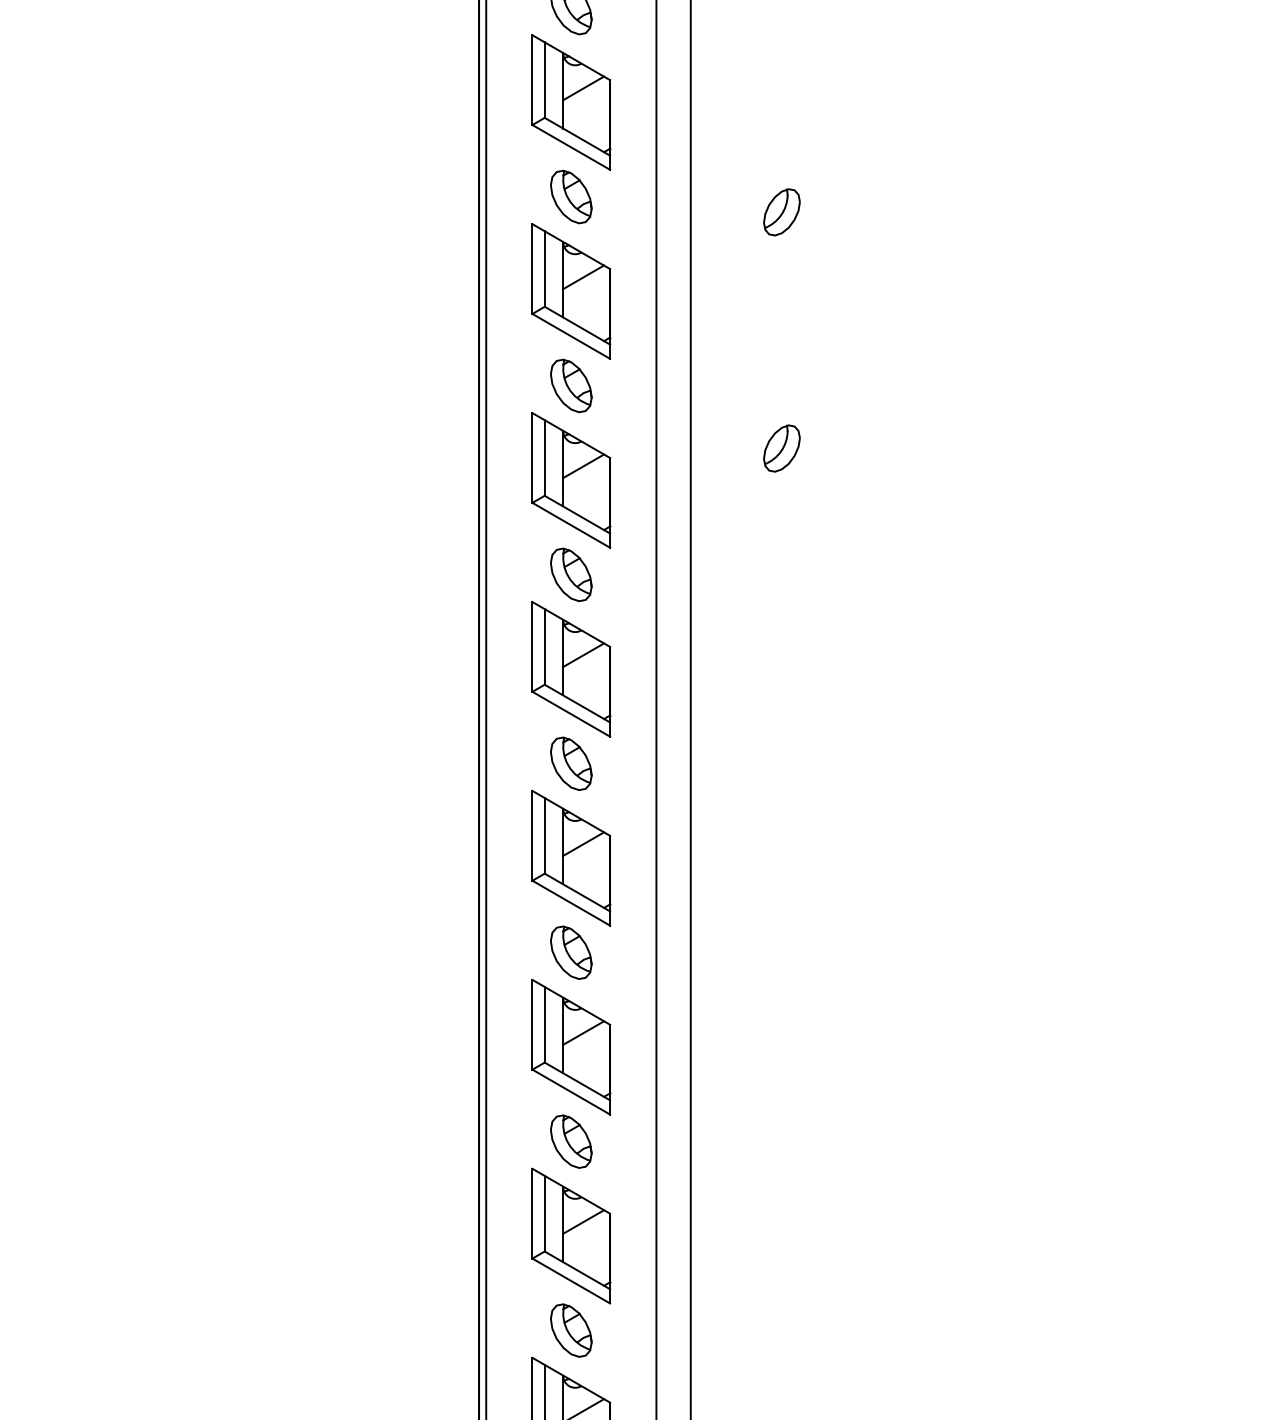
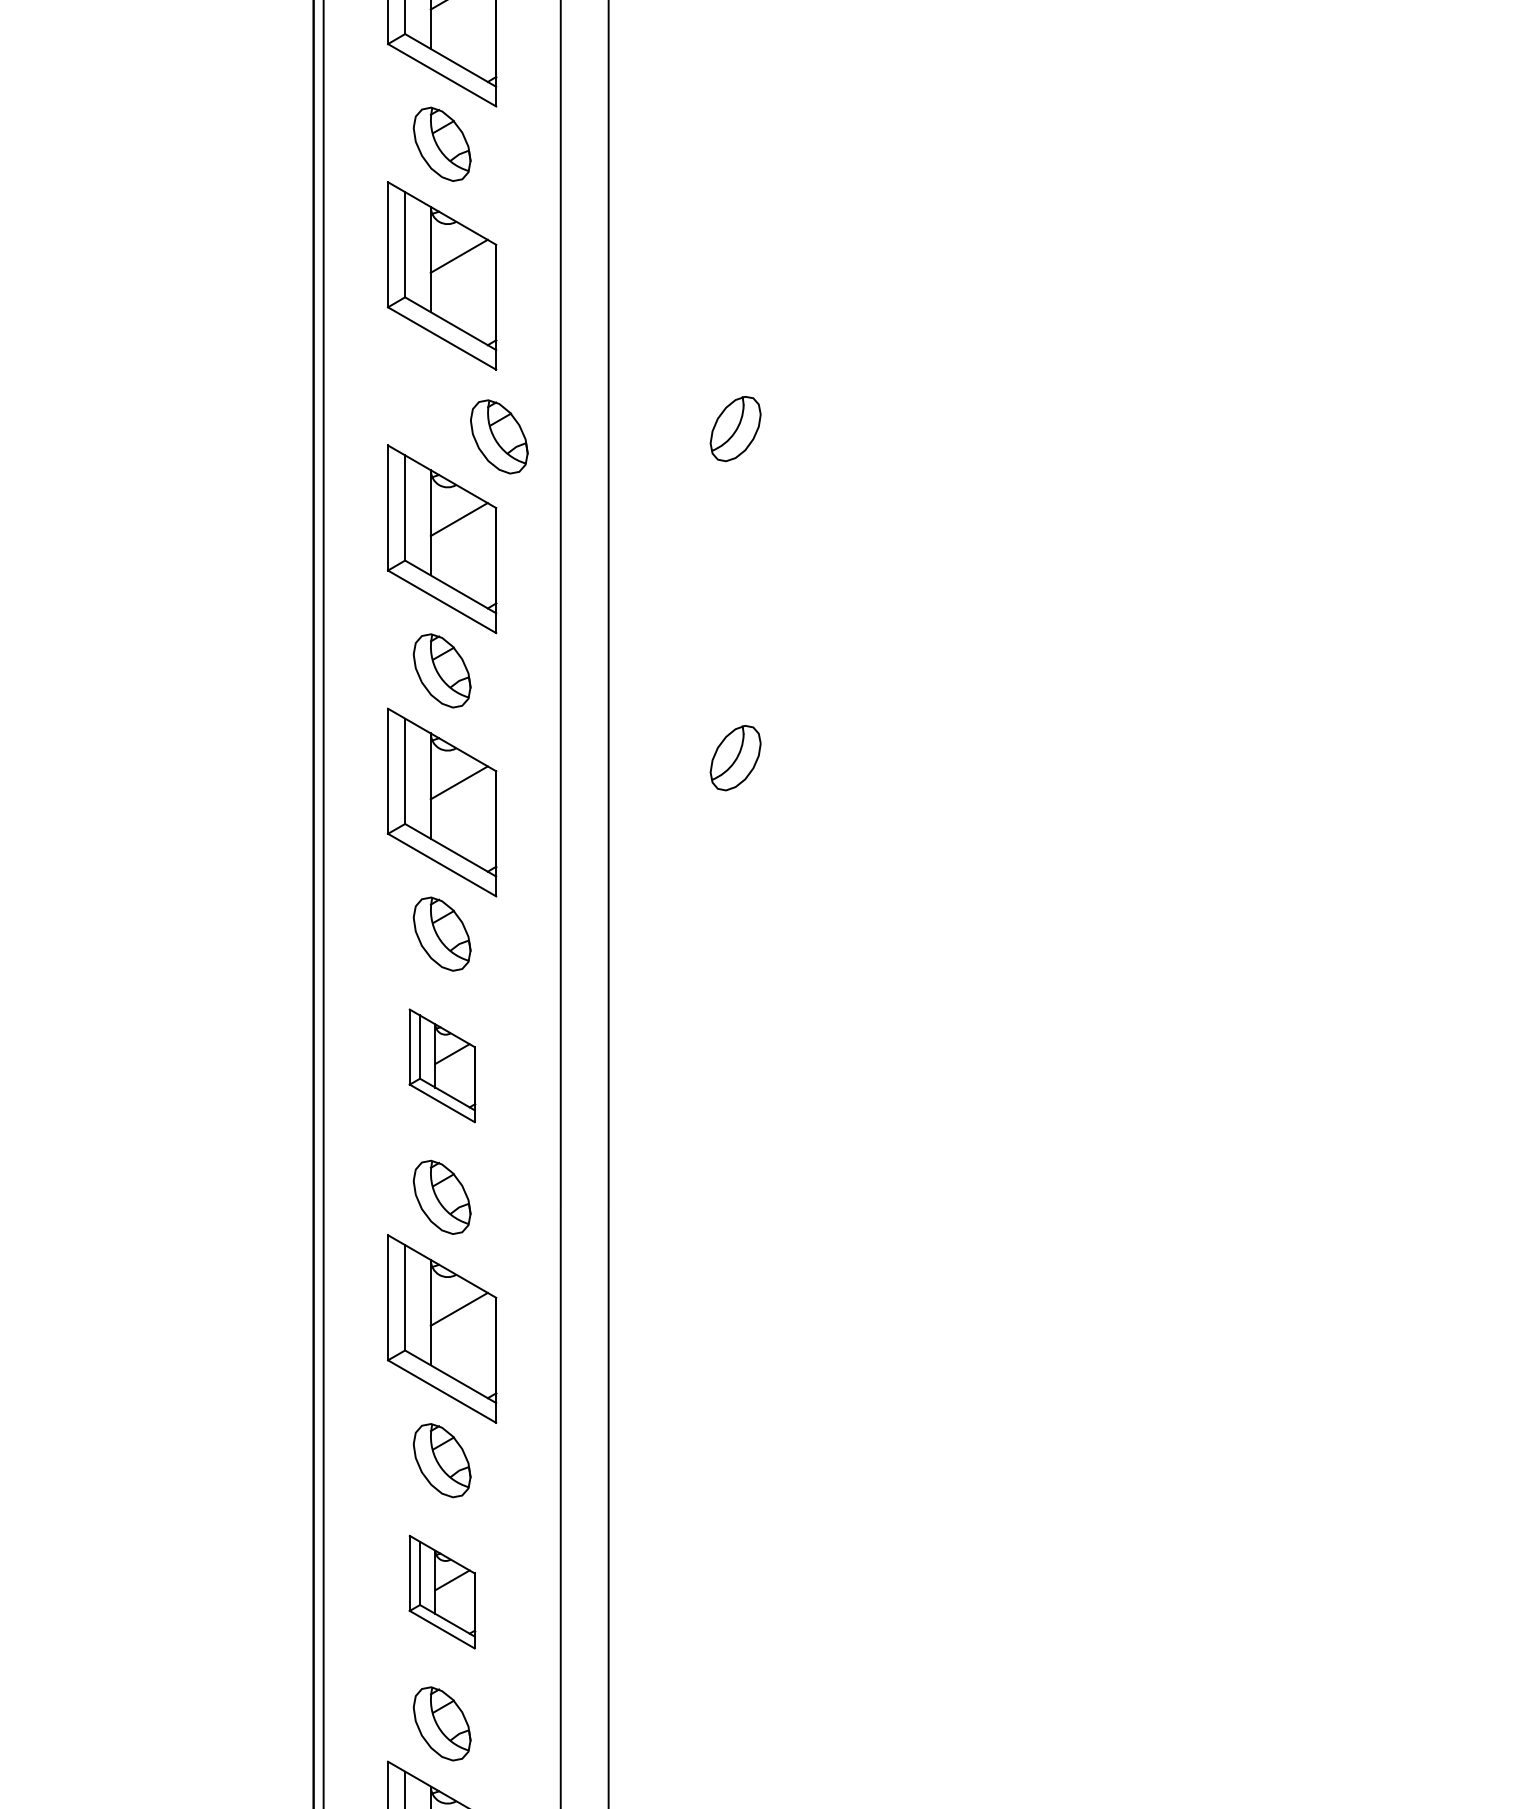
part: (571, 196) -> (499, 436), moved
part: (571, 669) -> (442, 1065), size x0.6
part: (571, 1046) -> (442, 1591), size x0.6

